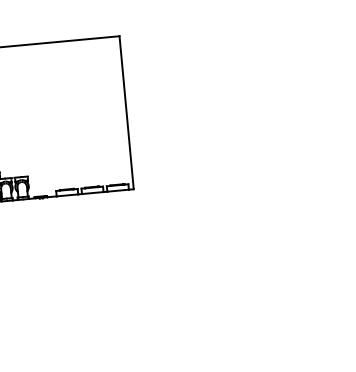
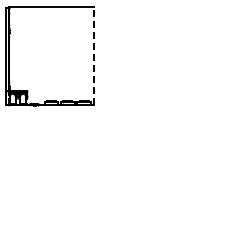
line: (127, 112) -> (94, 55), solid -> dashed

